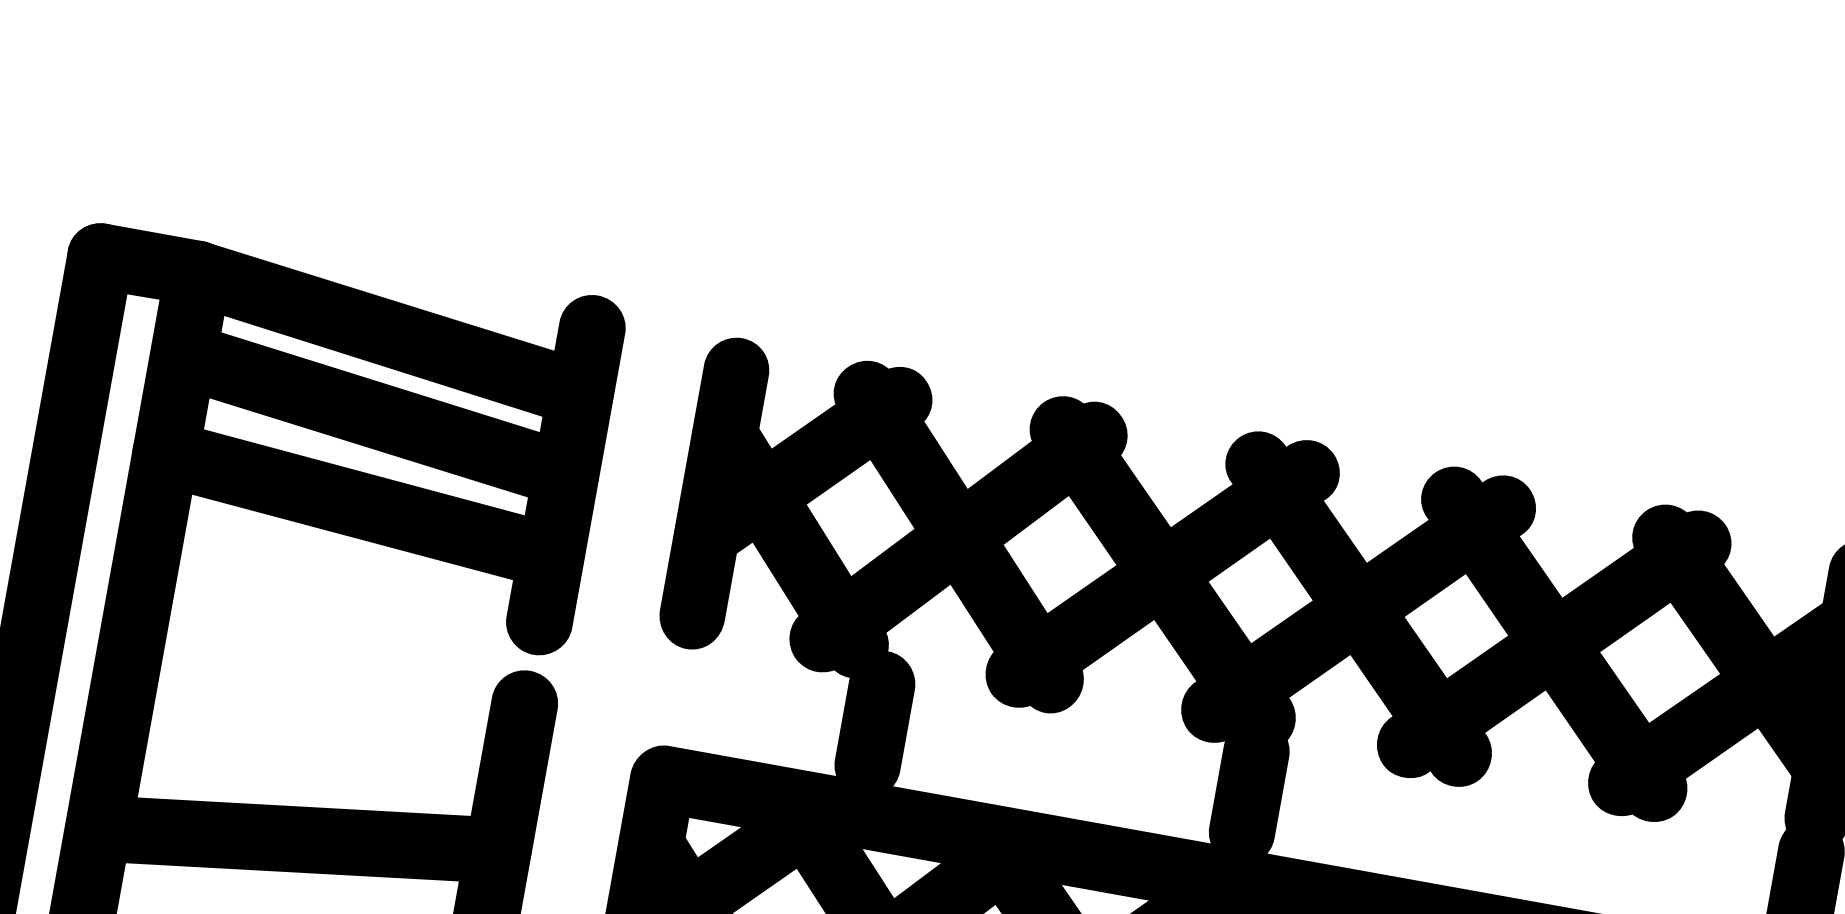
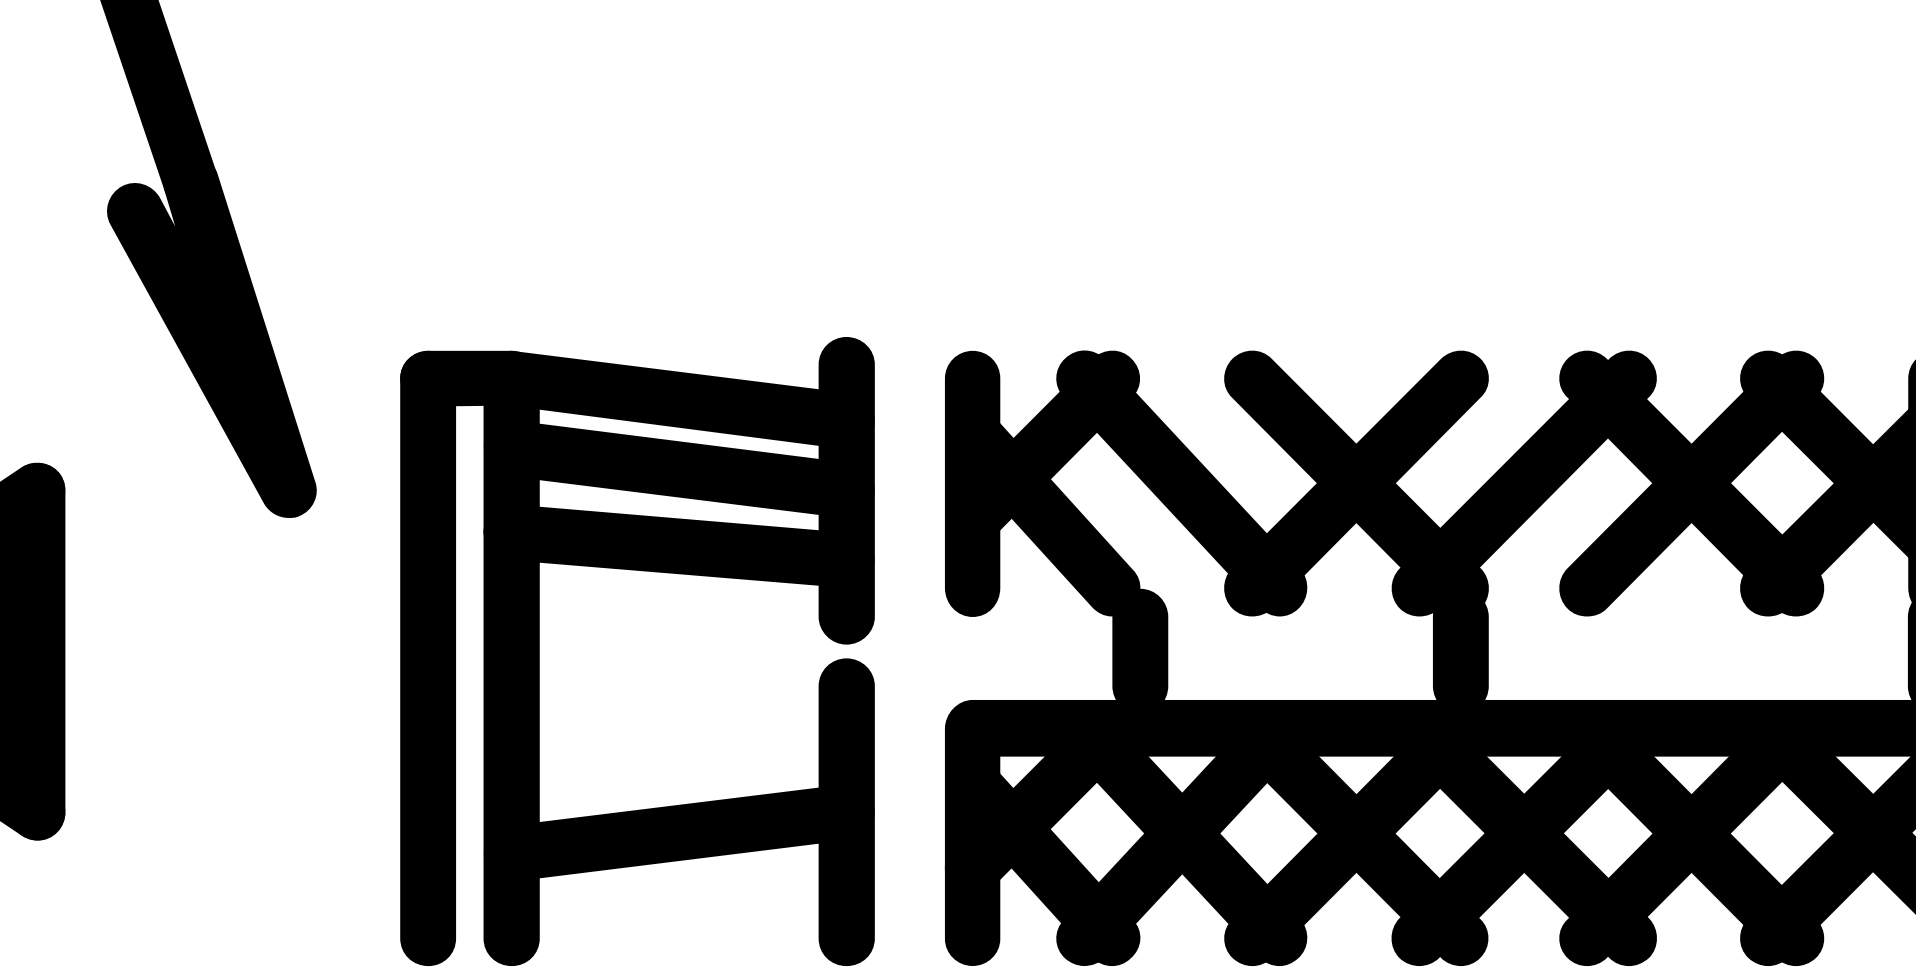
fill: (958, 537) -> (1181, 483), removed
fill: (1357, 608) -> (1523, 483), removed

